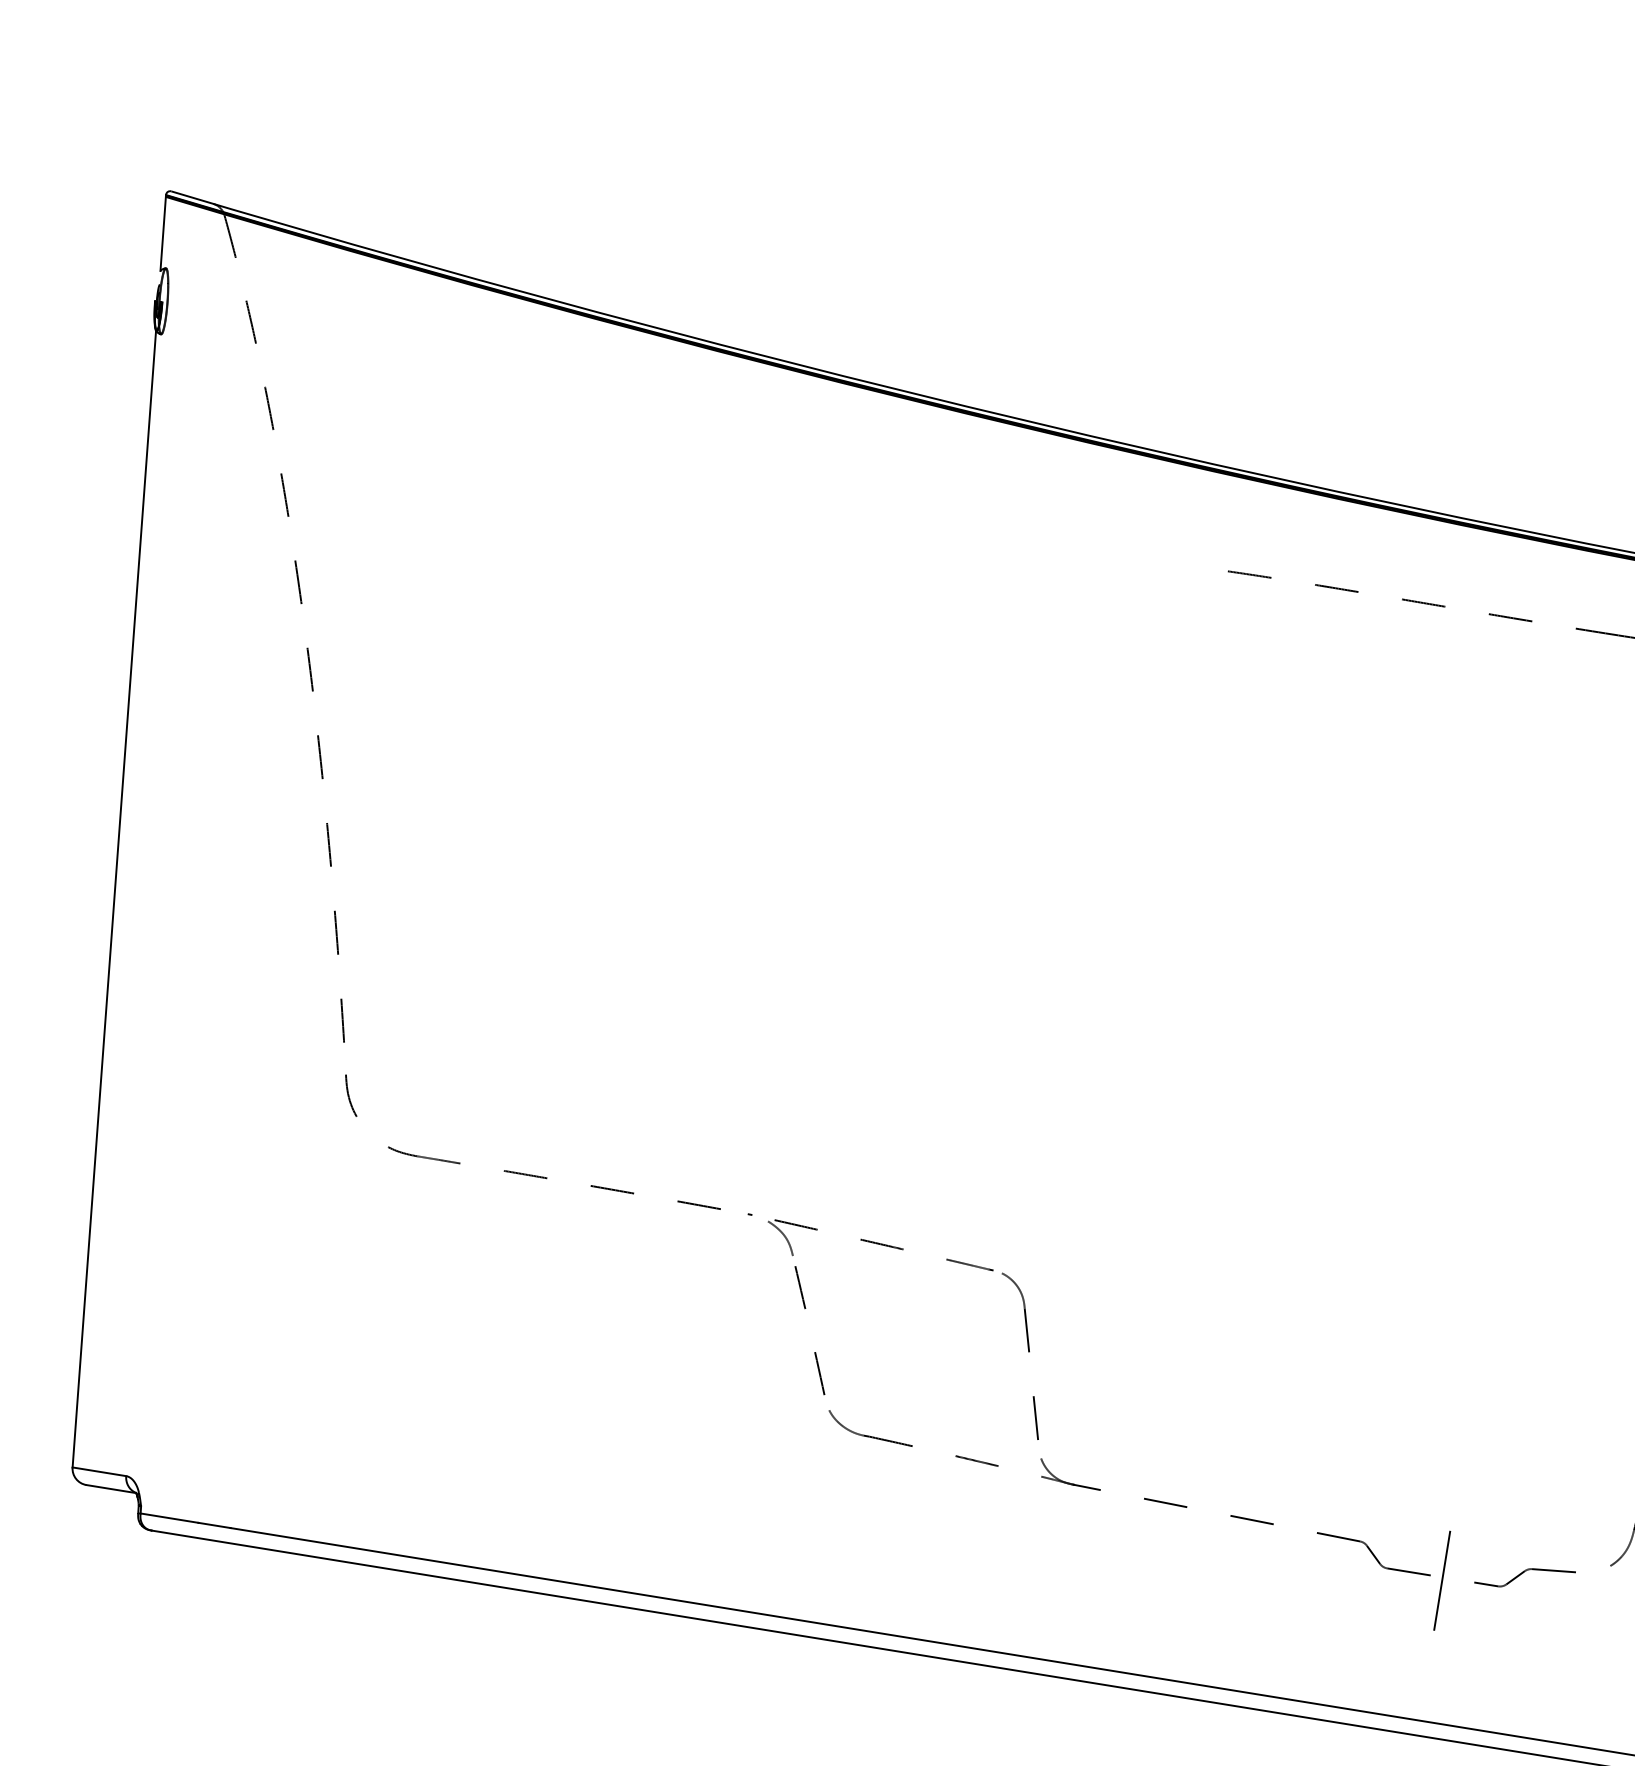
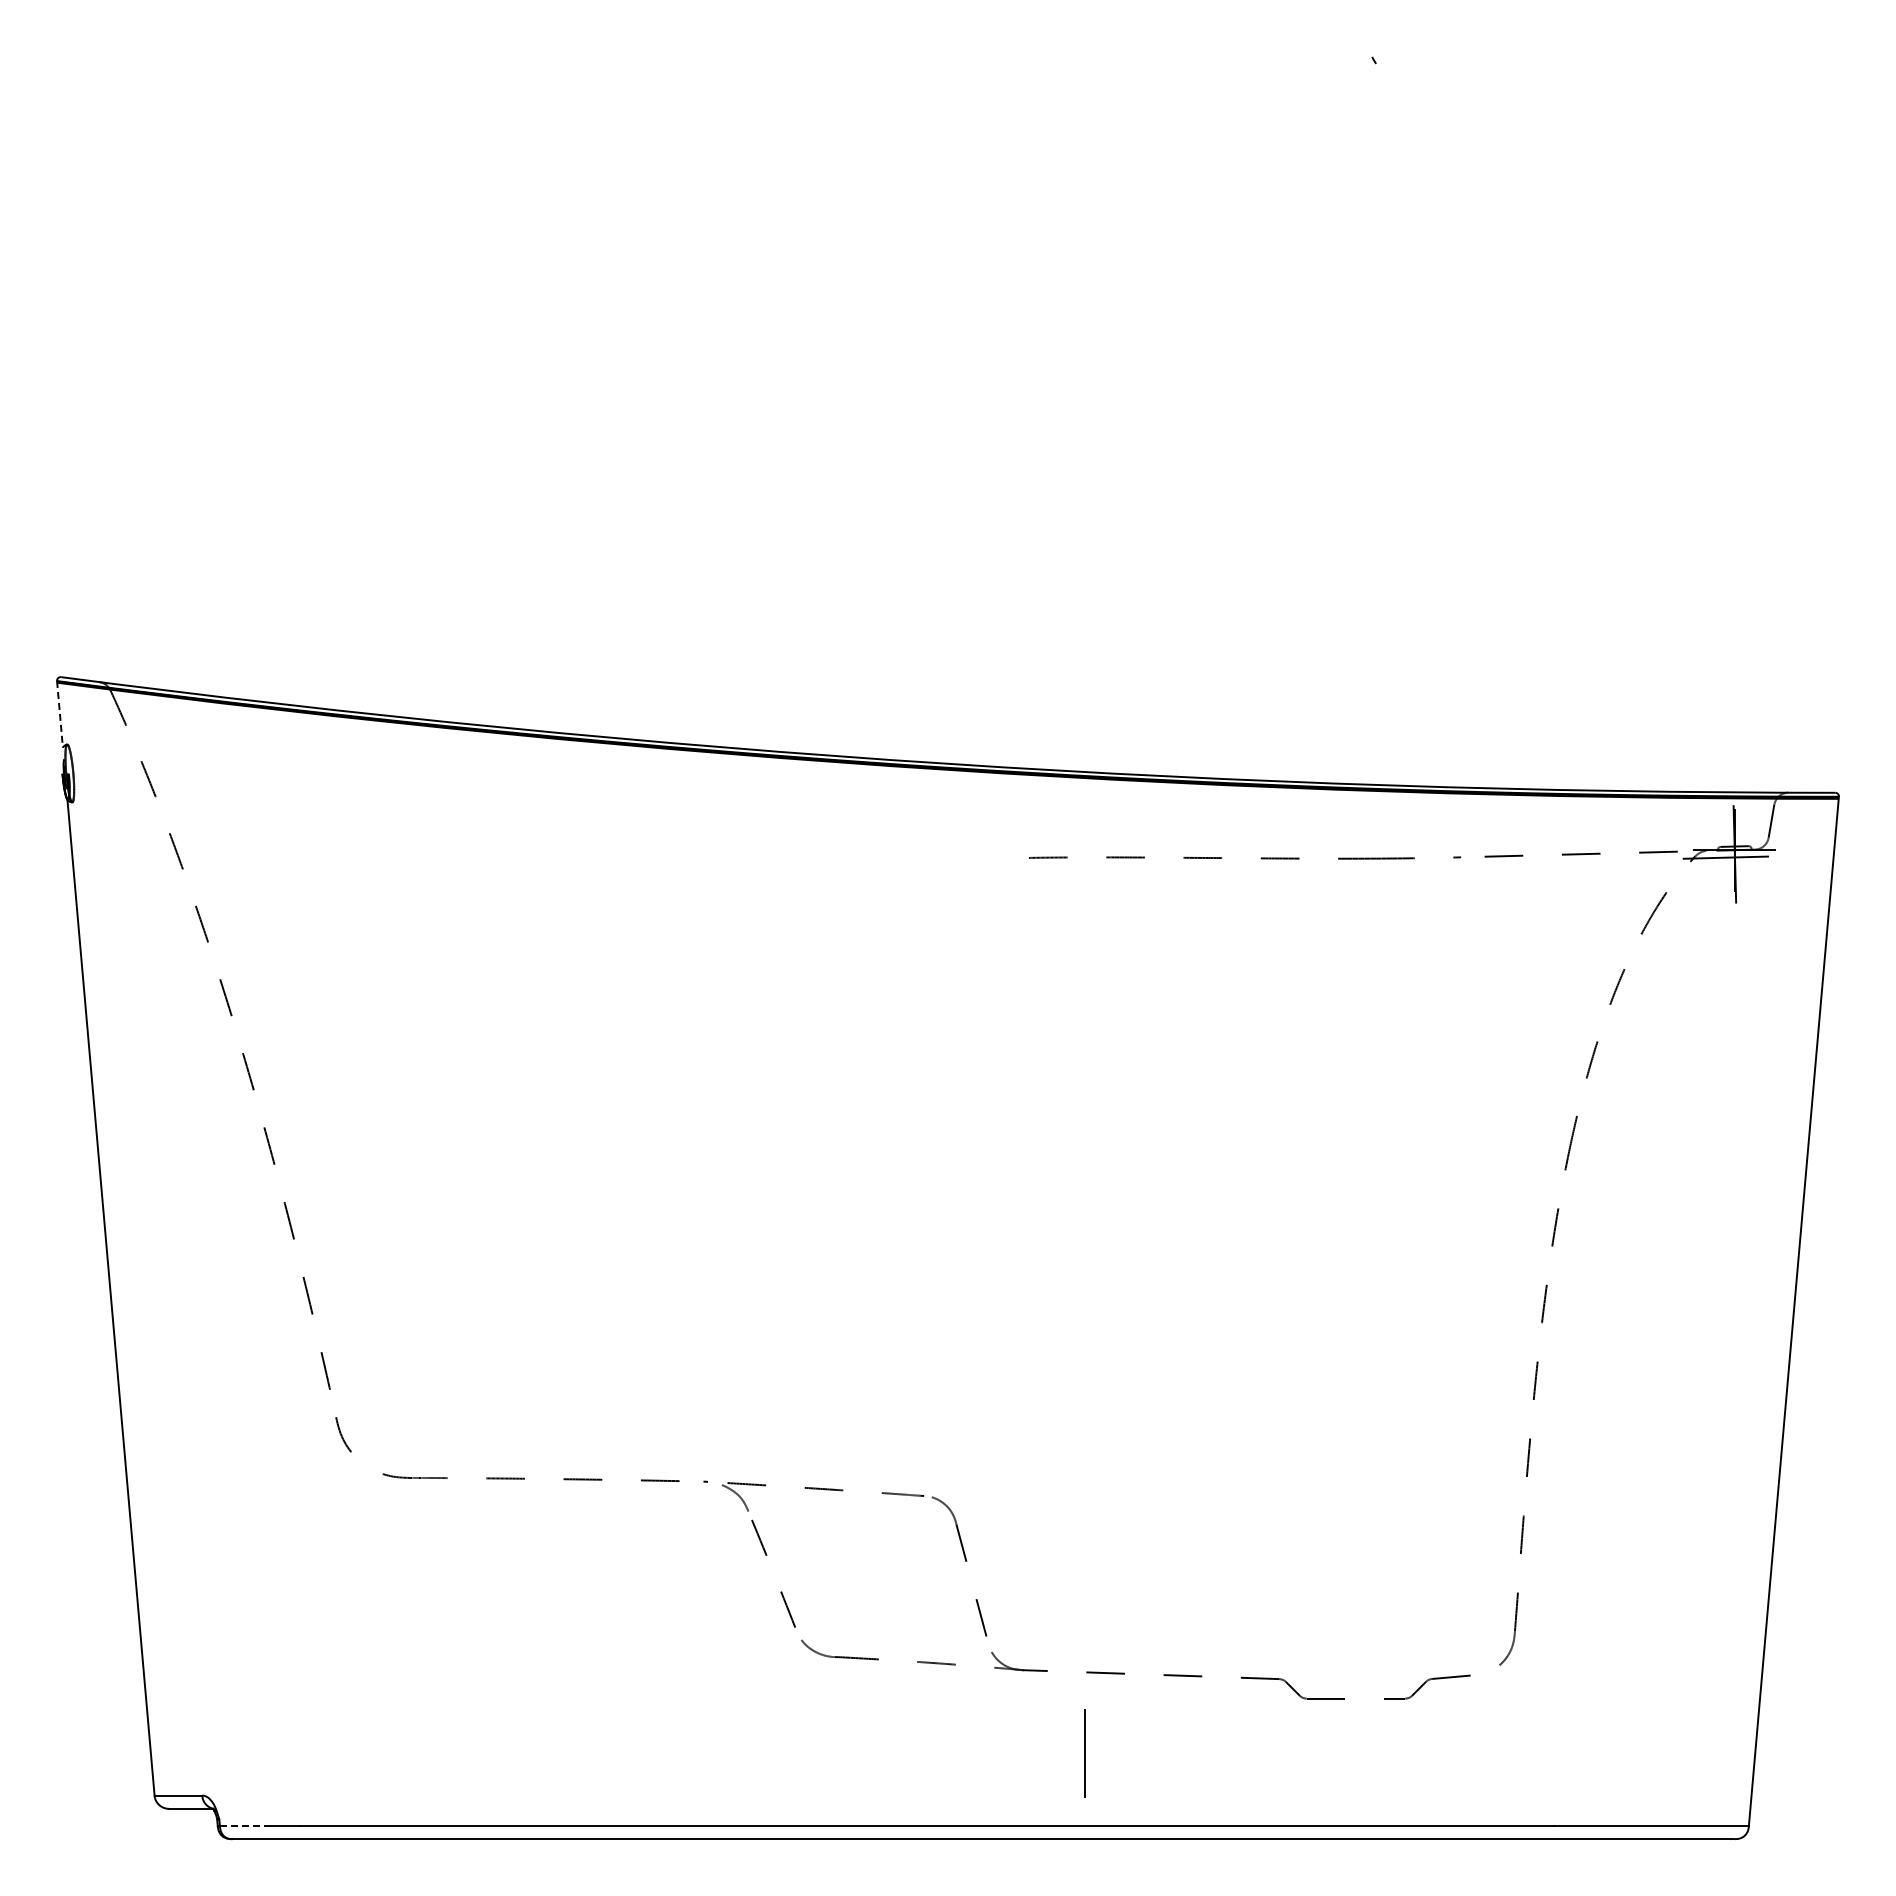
line: (163, 233) -> (60, 714), solid -> dashed
line: (169, 1517) -> (245, 1825), solid -> dashed
line: (1441, 1580) -> (1084, 1753), moved

